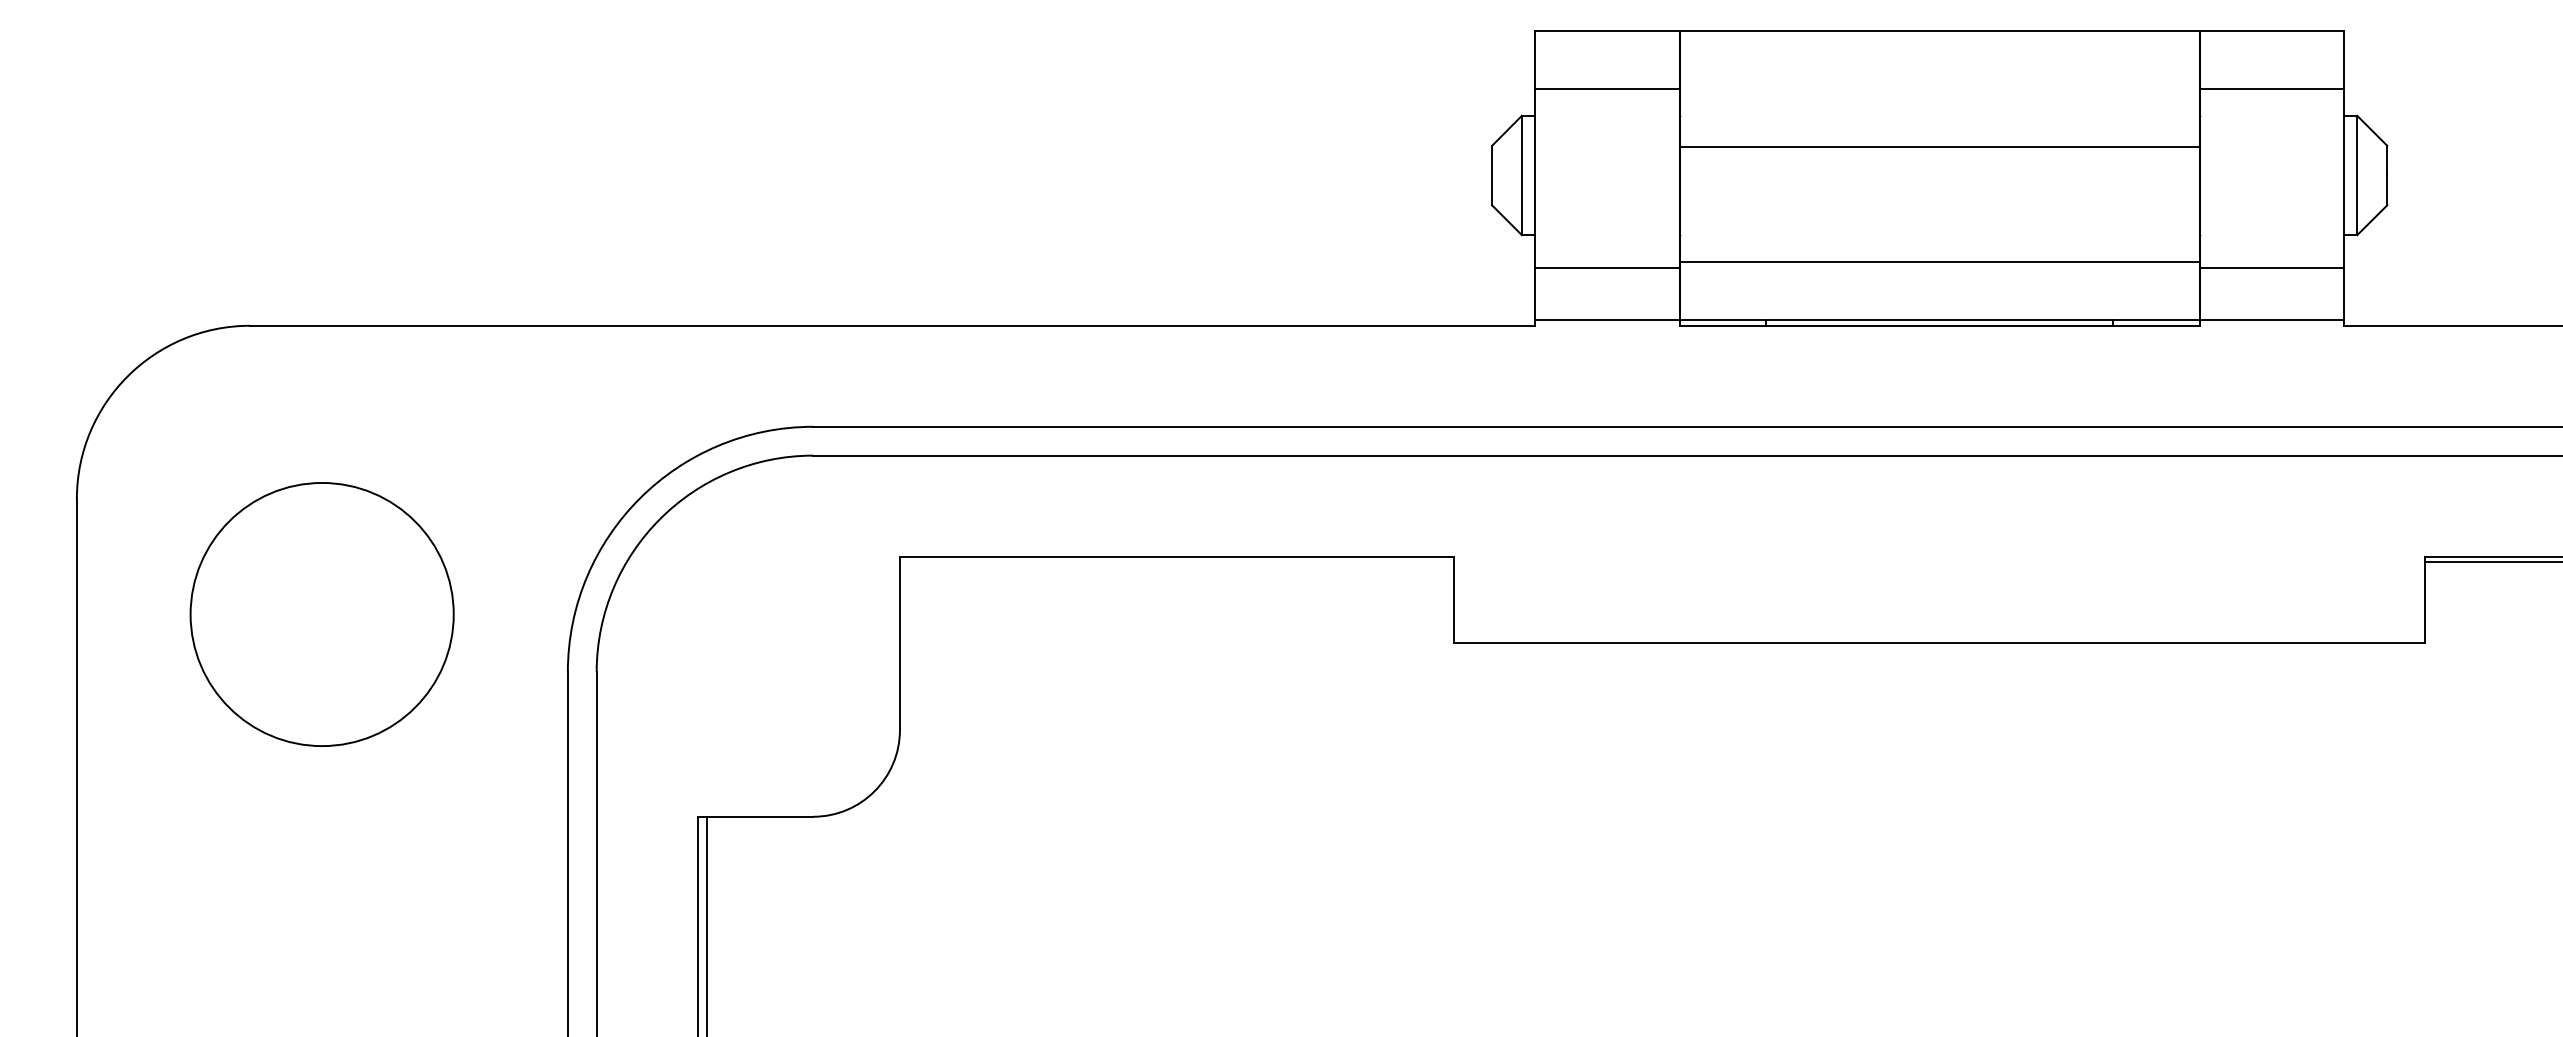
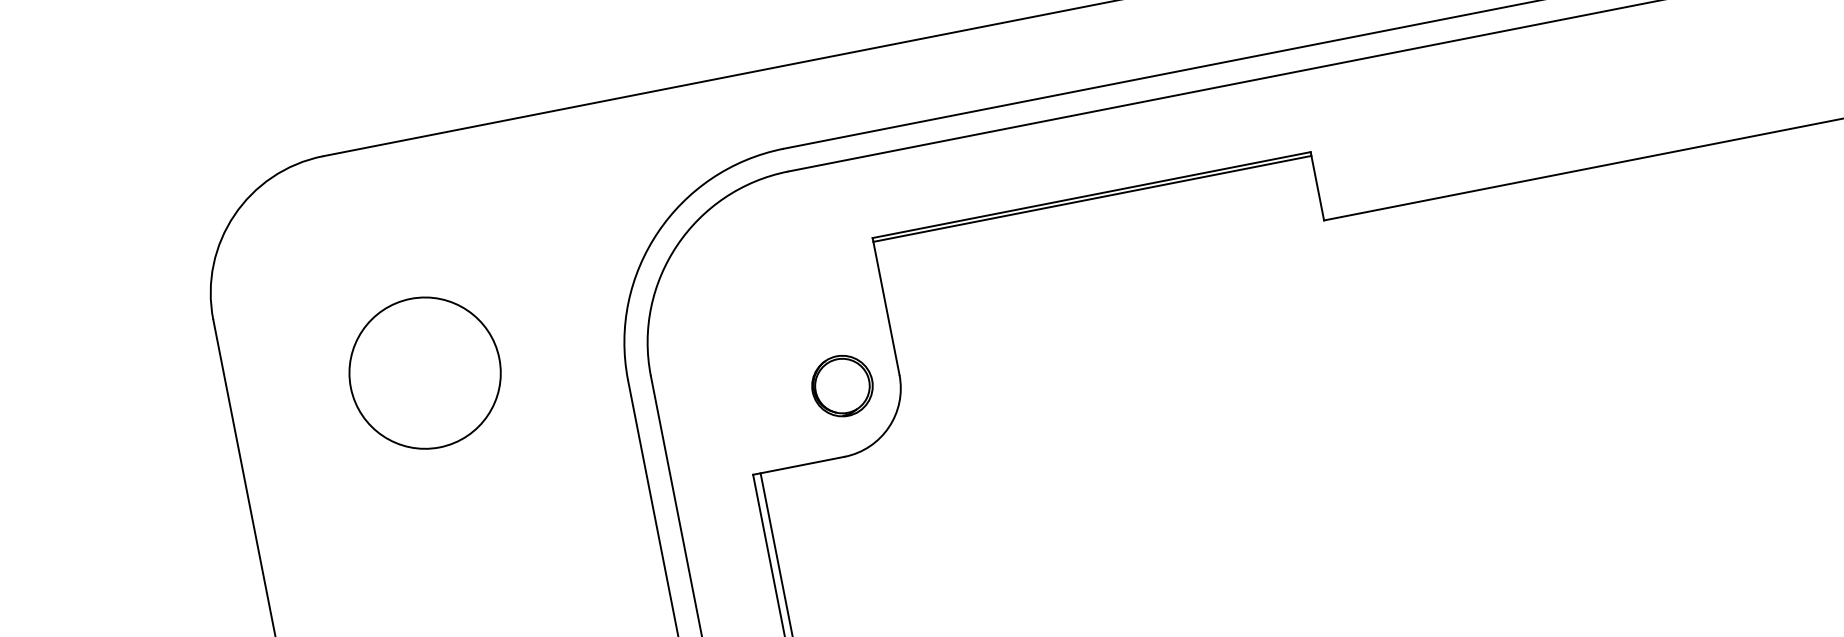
line: (1176, 561) -> (1091, 198), added
circle: (322, 614) -> (425, 373), size x0.71
part: (827, 729) -> (842, 385), added

